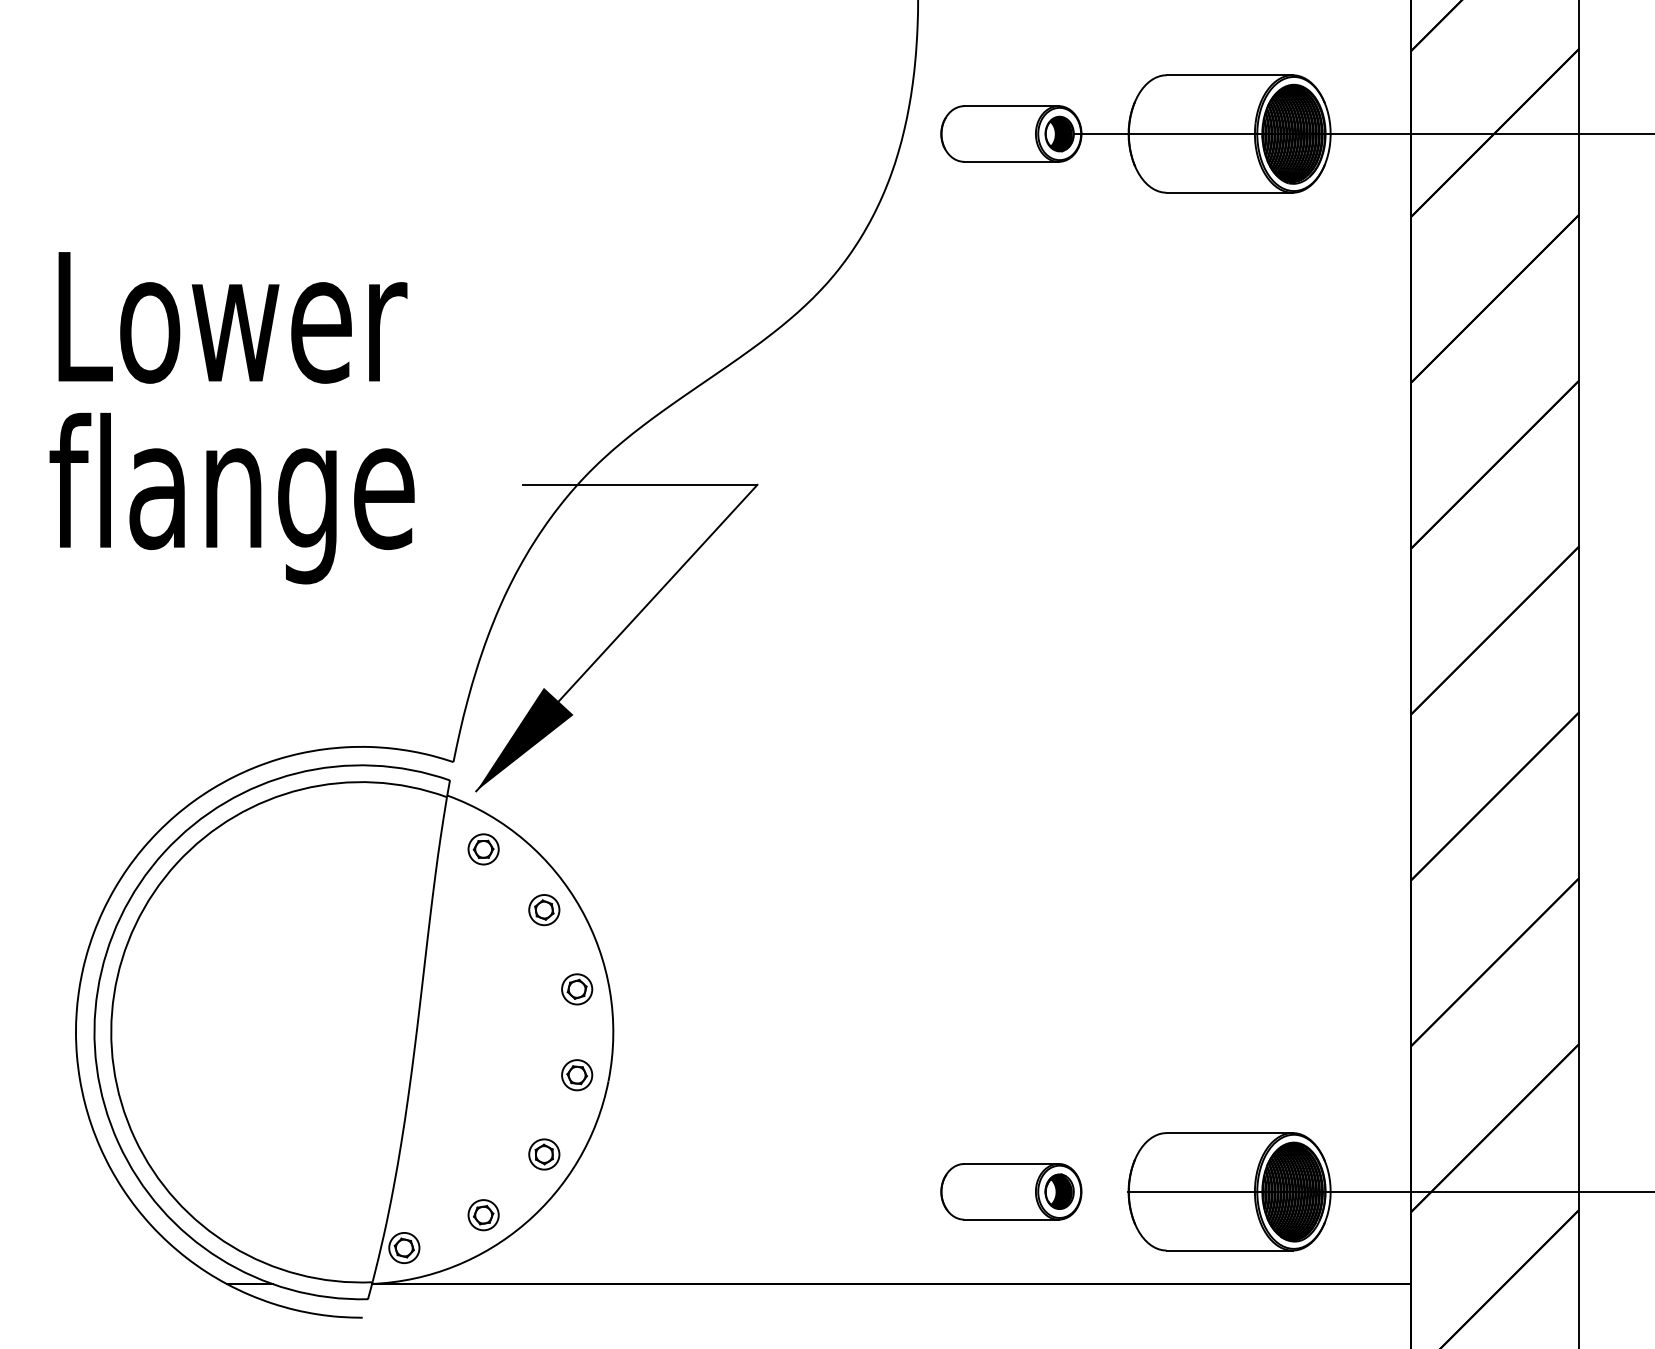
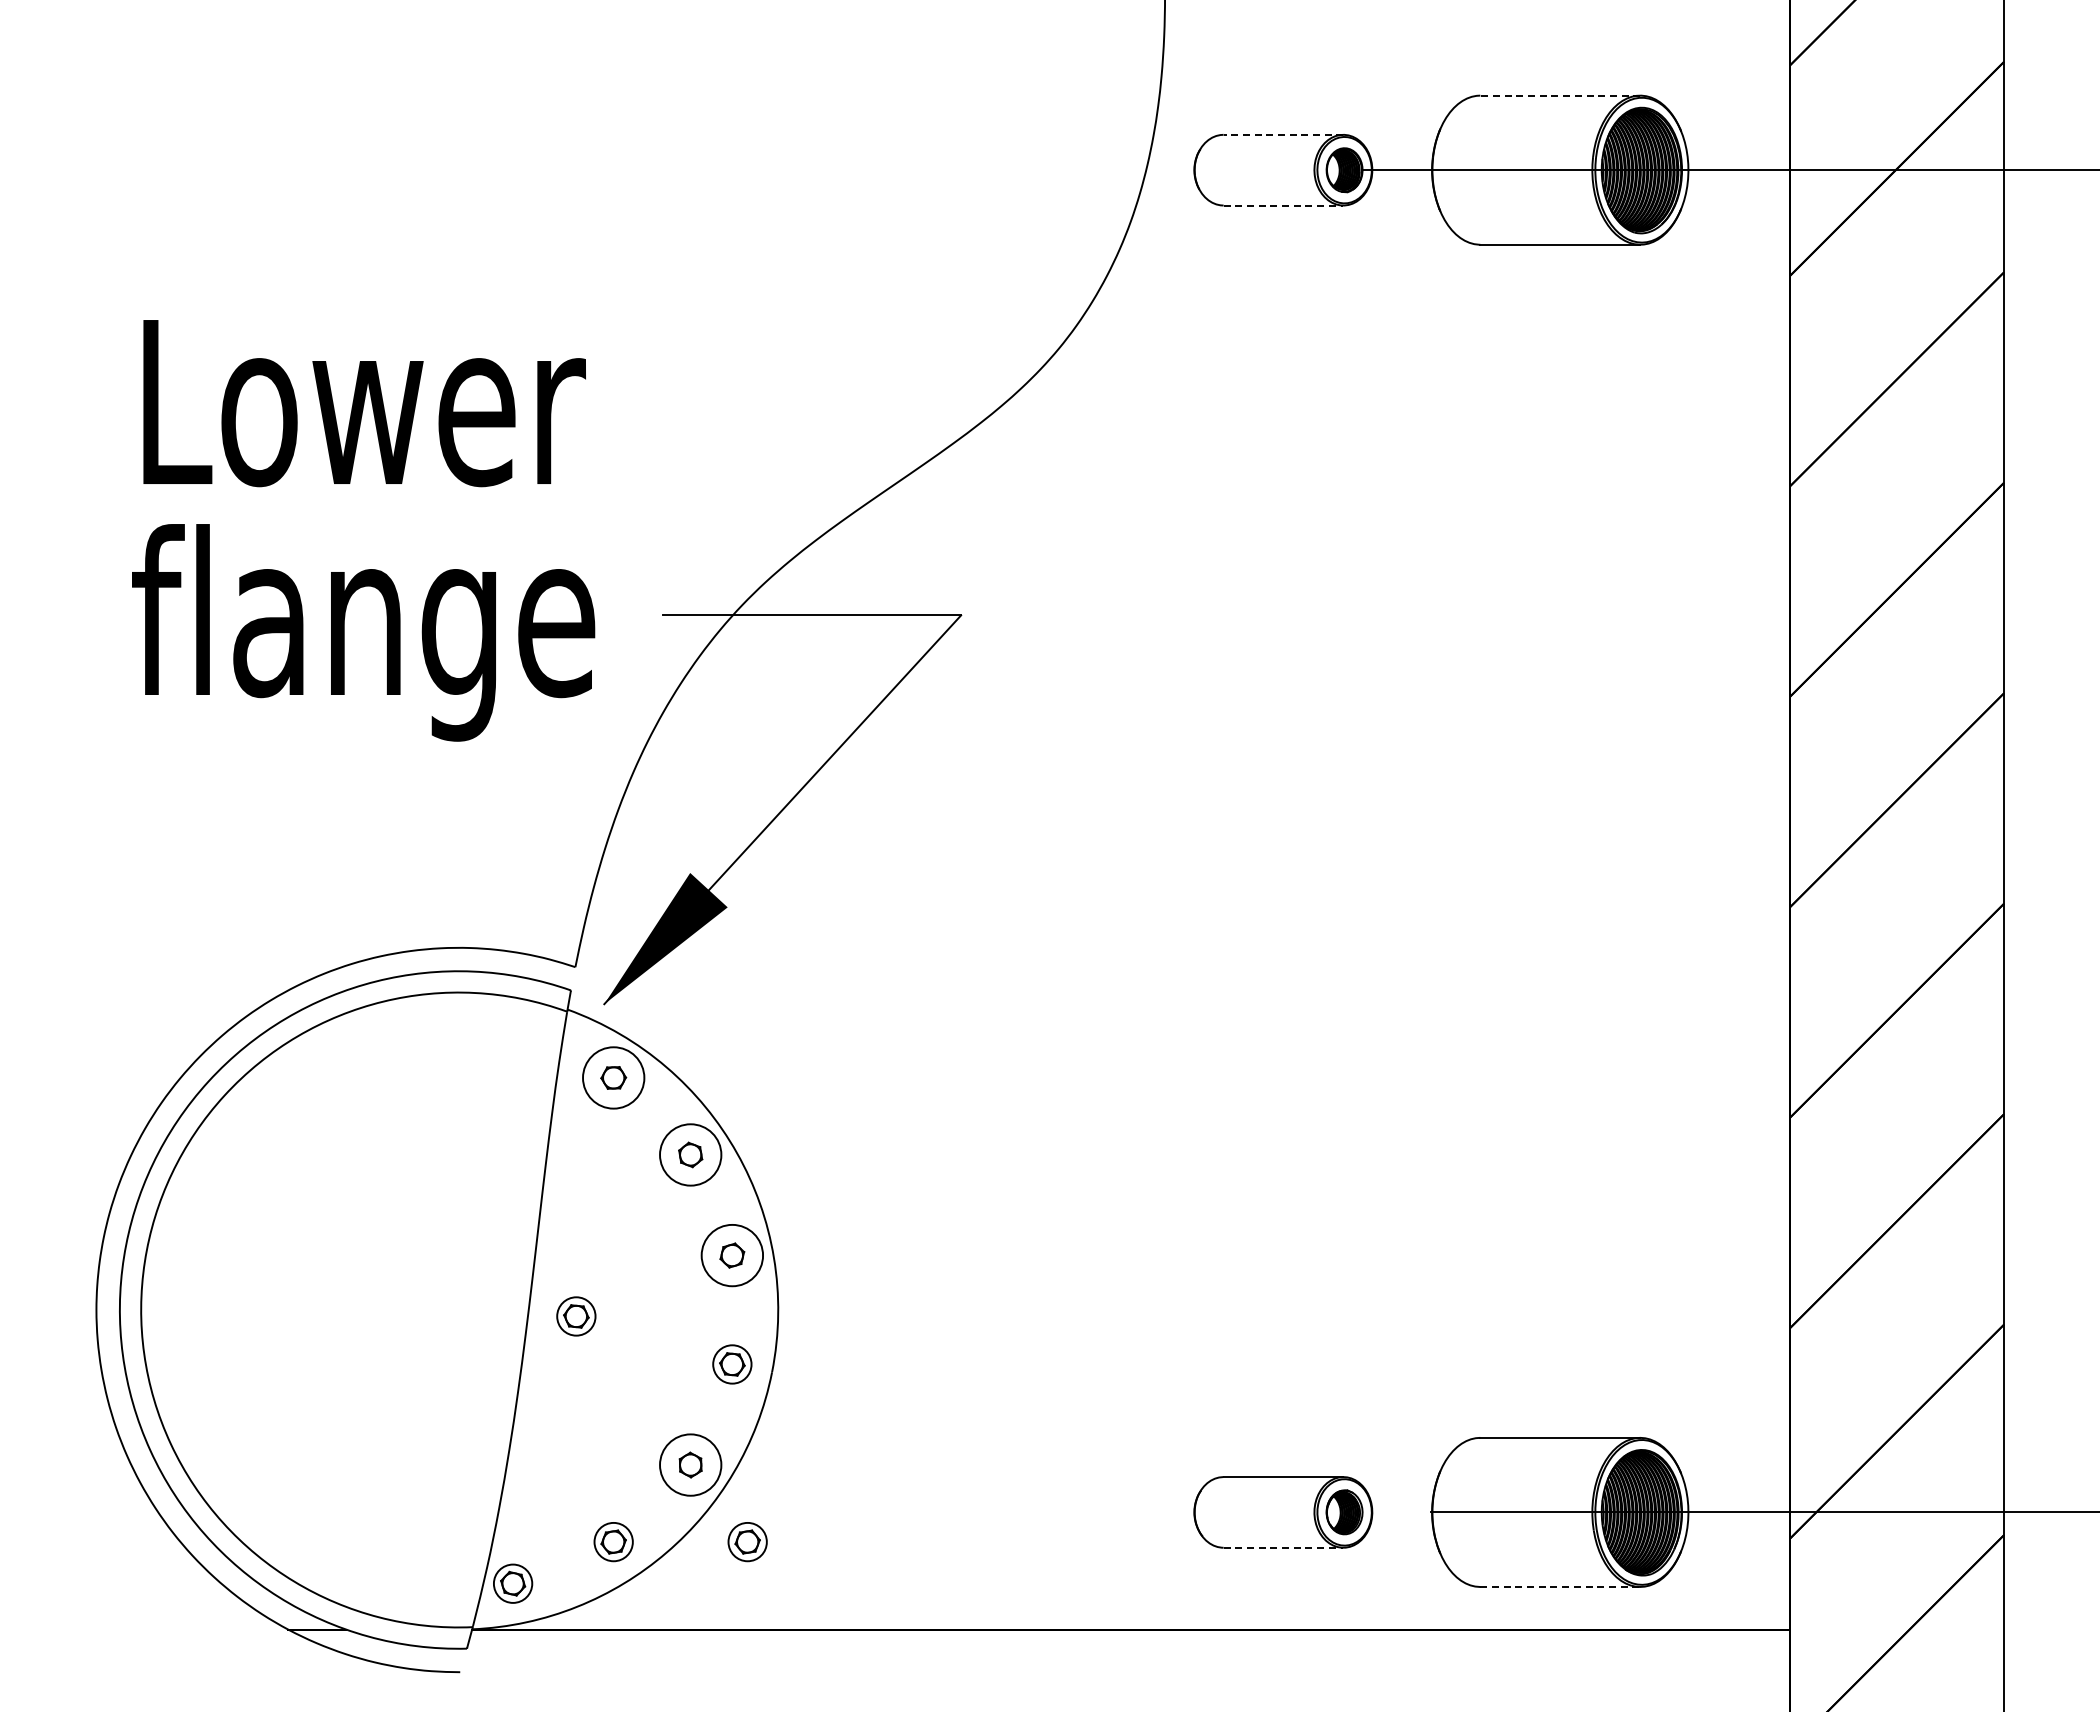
line: (1229, 75) -> (1560, 95), solid -> dashed
line: (1011, 105) -> (1283, 134), solid -> dashed
line: (1011, 161) -> (1283, 205), solid -> dashed
text: (232, 417) -> (363, 530), moved
circle: (483, 849) -> (613, 1077), size x1.6
circle: (544, 909) -> (690, 1154), size x1.6
circle: (577, 989) -> (732, 1255), size x1.6
part: (454, 1037) -> (576, 1316), added
circle: (544, 1154) -> (690, 1464), size x1.6
part: (589, 1215) -> (747, 1542), added
line: (1011, 1219) -> (1283, 1547), solid -> dashed
line: (1229, 1250) -> (1560, 1586), solid -> dashed

